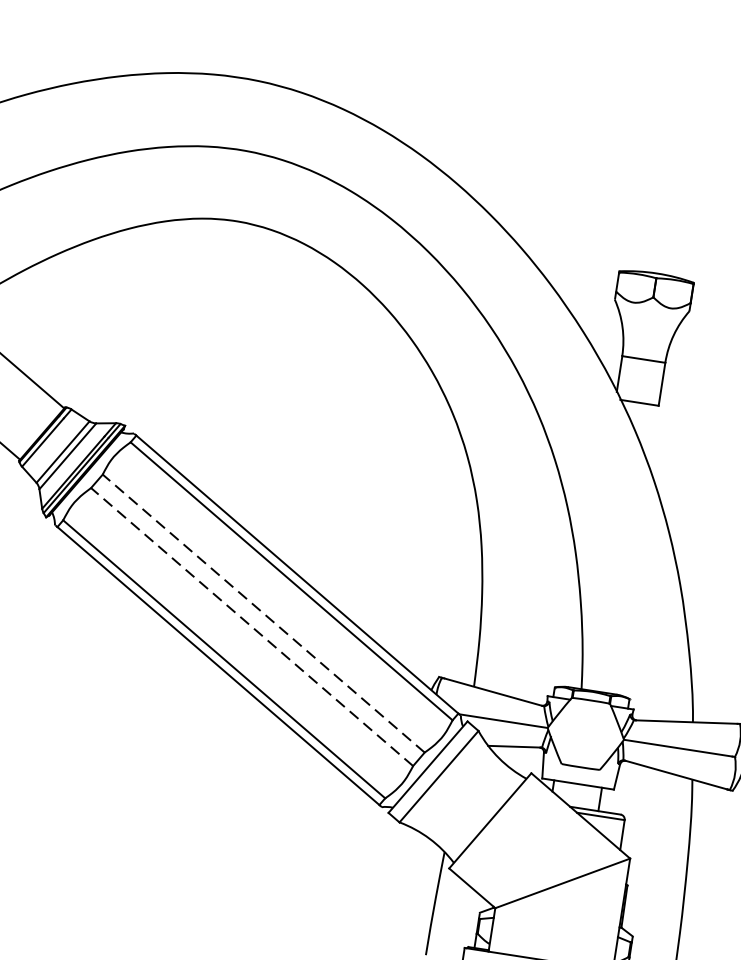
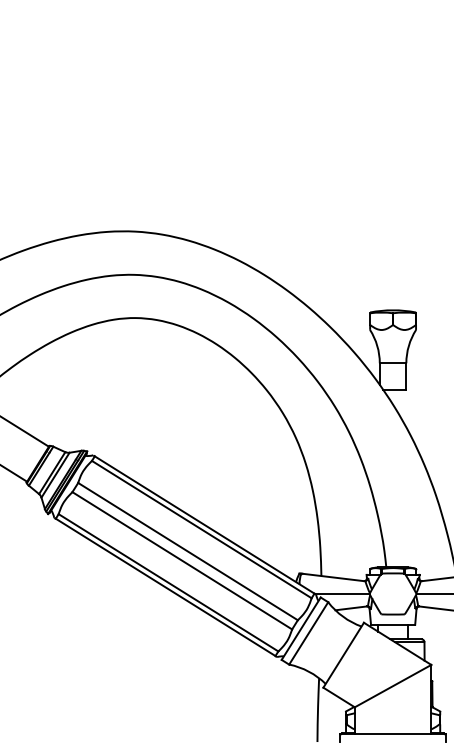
line: (264, 613) -> (188, 551), dashed -> solid
line: (252, 626) -> (182, 560), dashed -> solid

